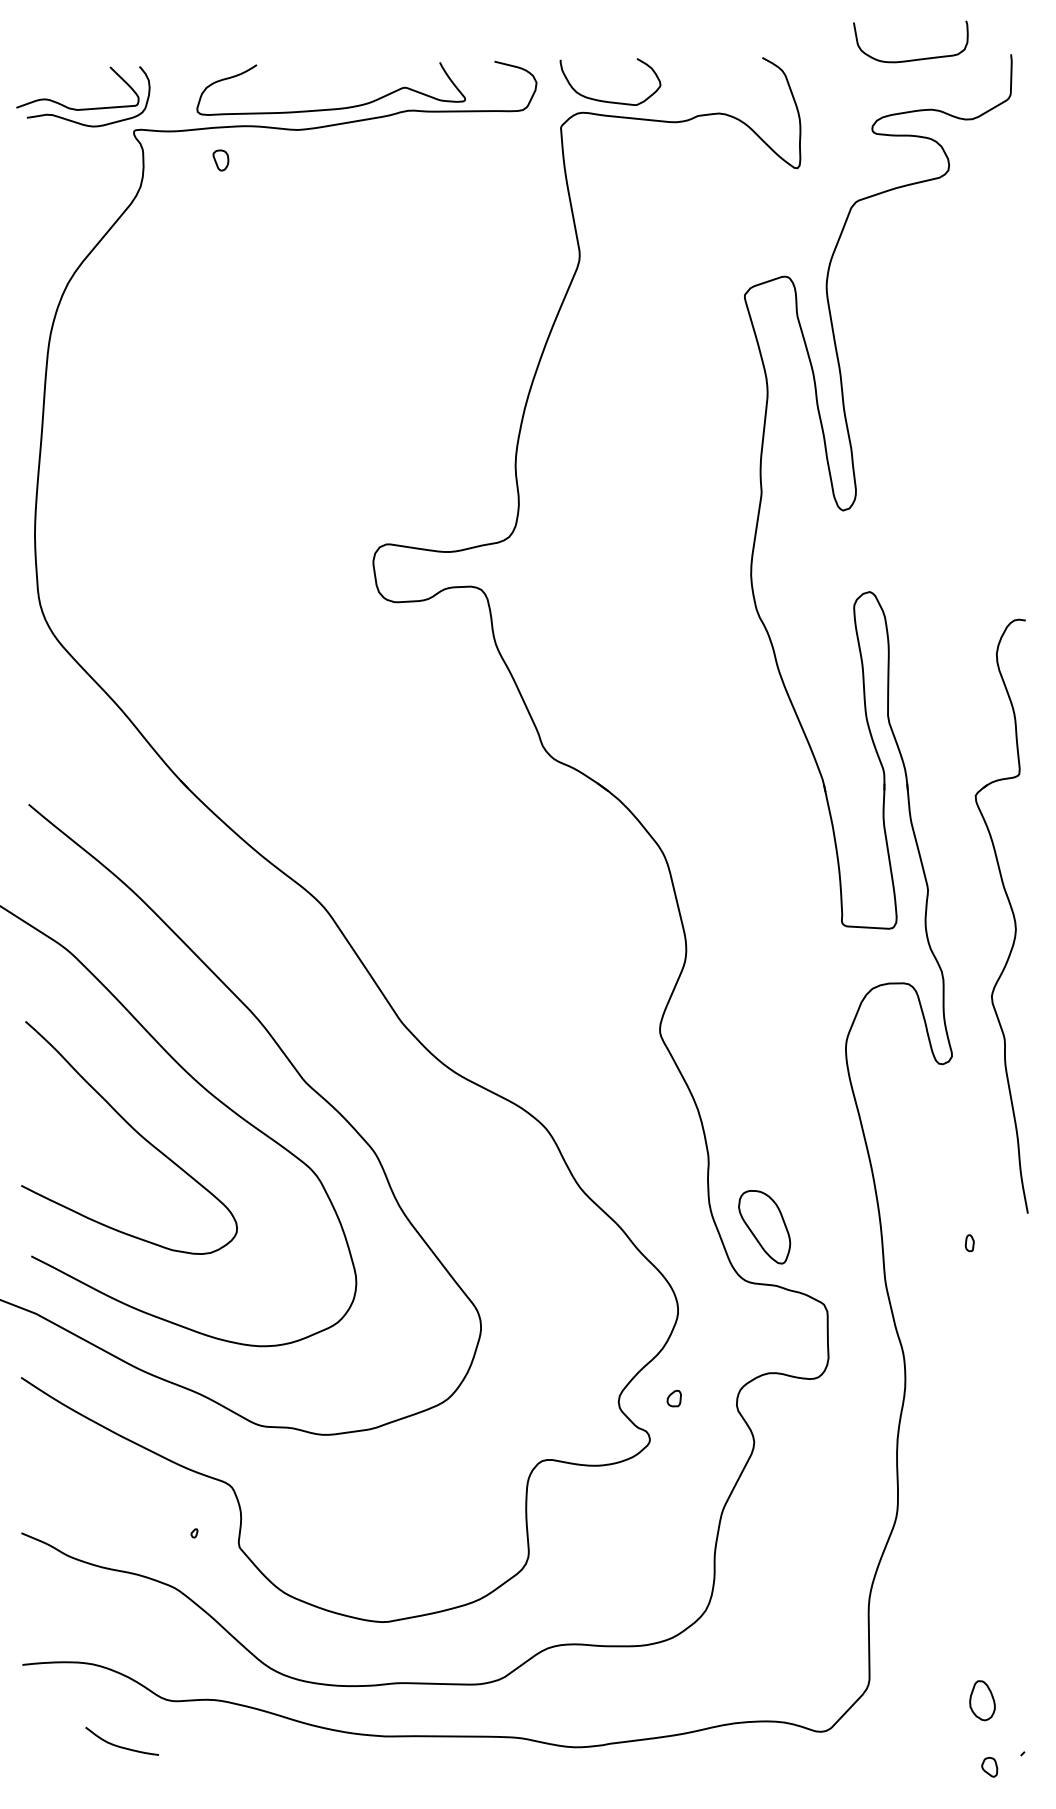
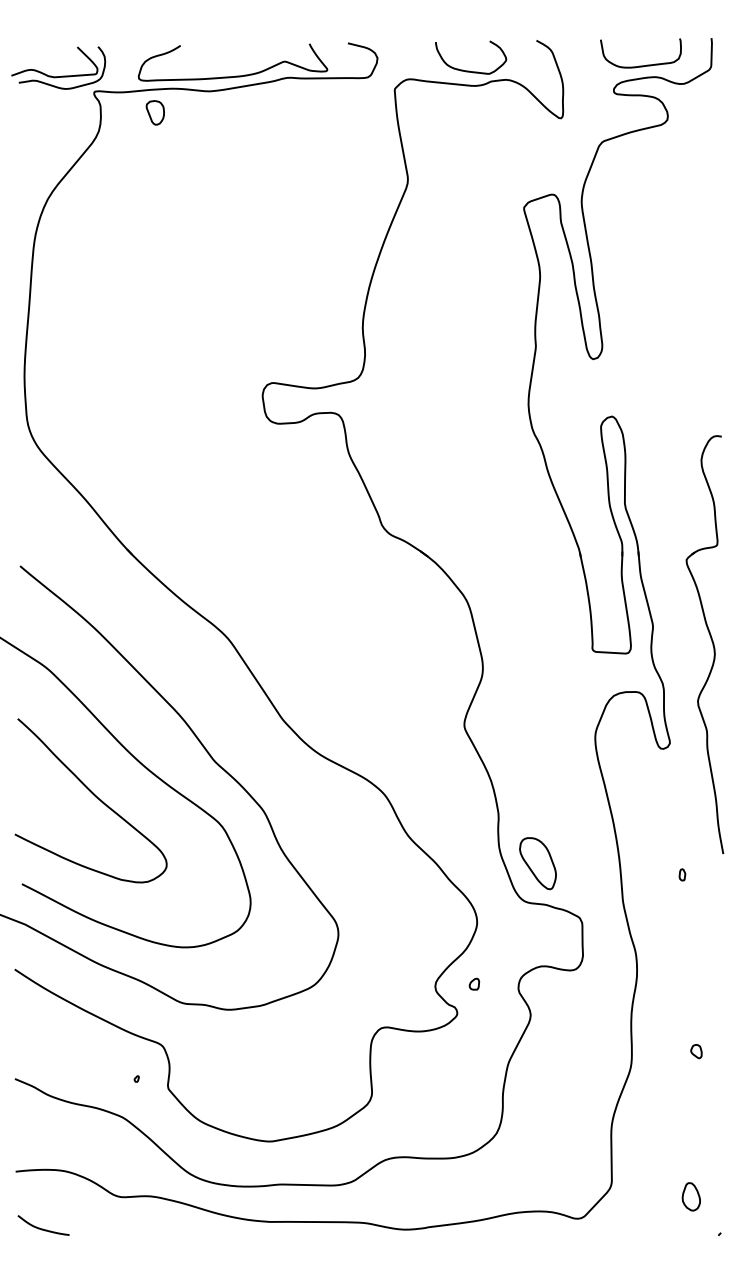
curve: (910, 59) -> (640, 65), moved
curve: (605, 100) -> (467, 70), moved
part: (220, 160) -> (155, 112), size x1.67
curve: (119, 1745) -> (41, 1228), moved
part: (989, 1766) -> (696, 1051), moved

